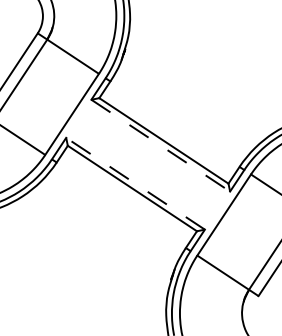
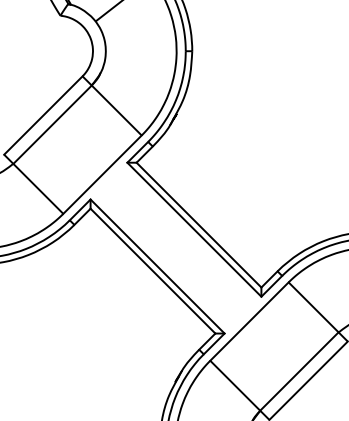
line: (160, 145) -> (194, 229), dashed -> solid
line: (135, 183) -> (157, 266), dashed -> solid

